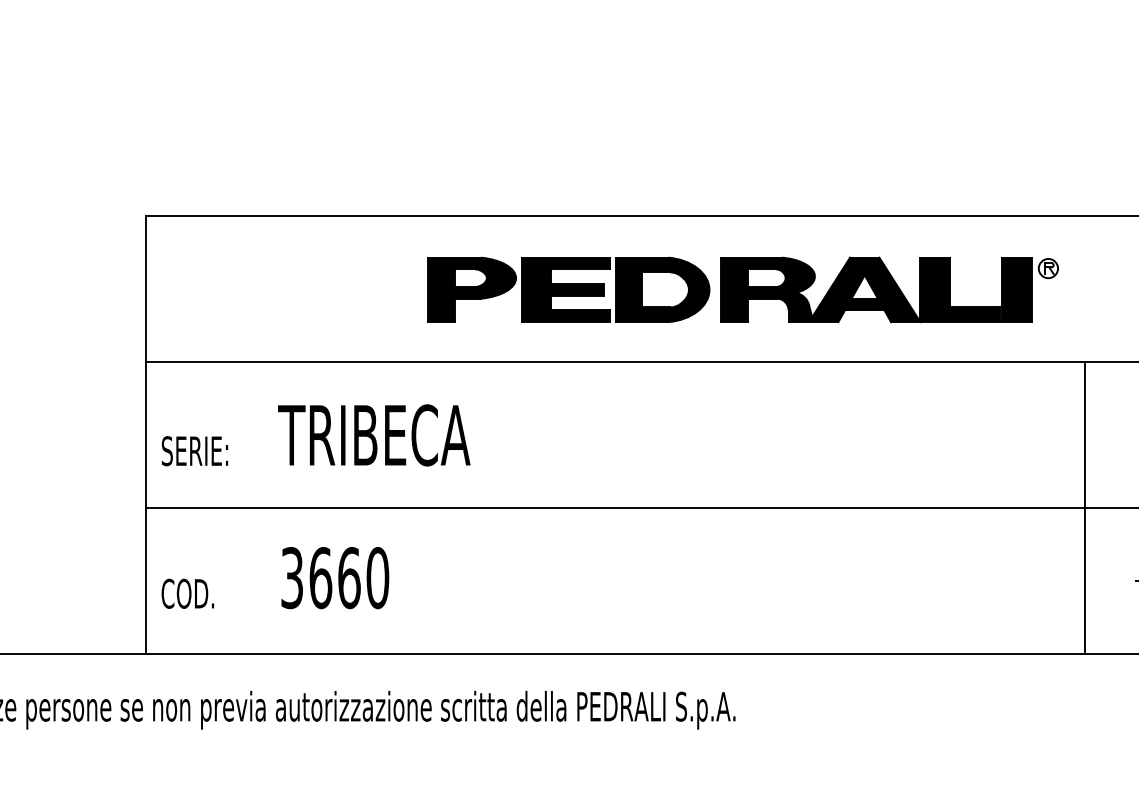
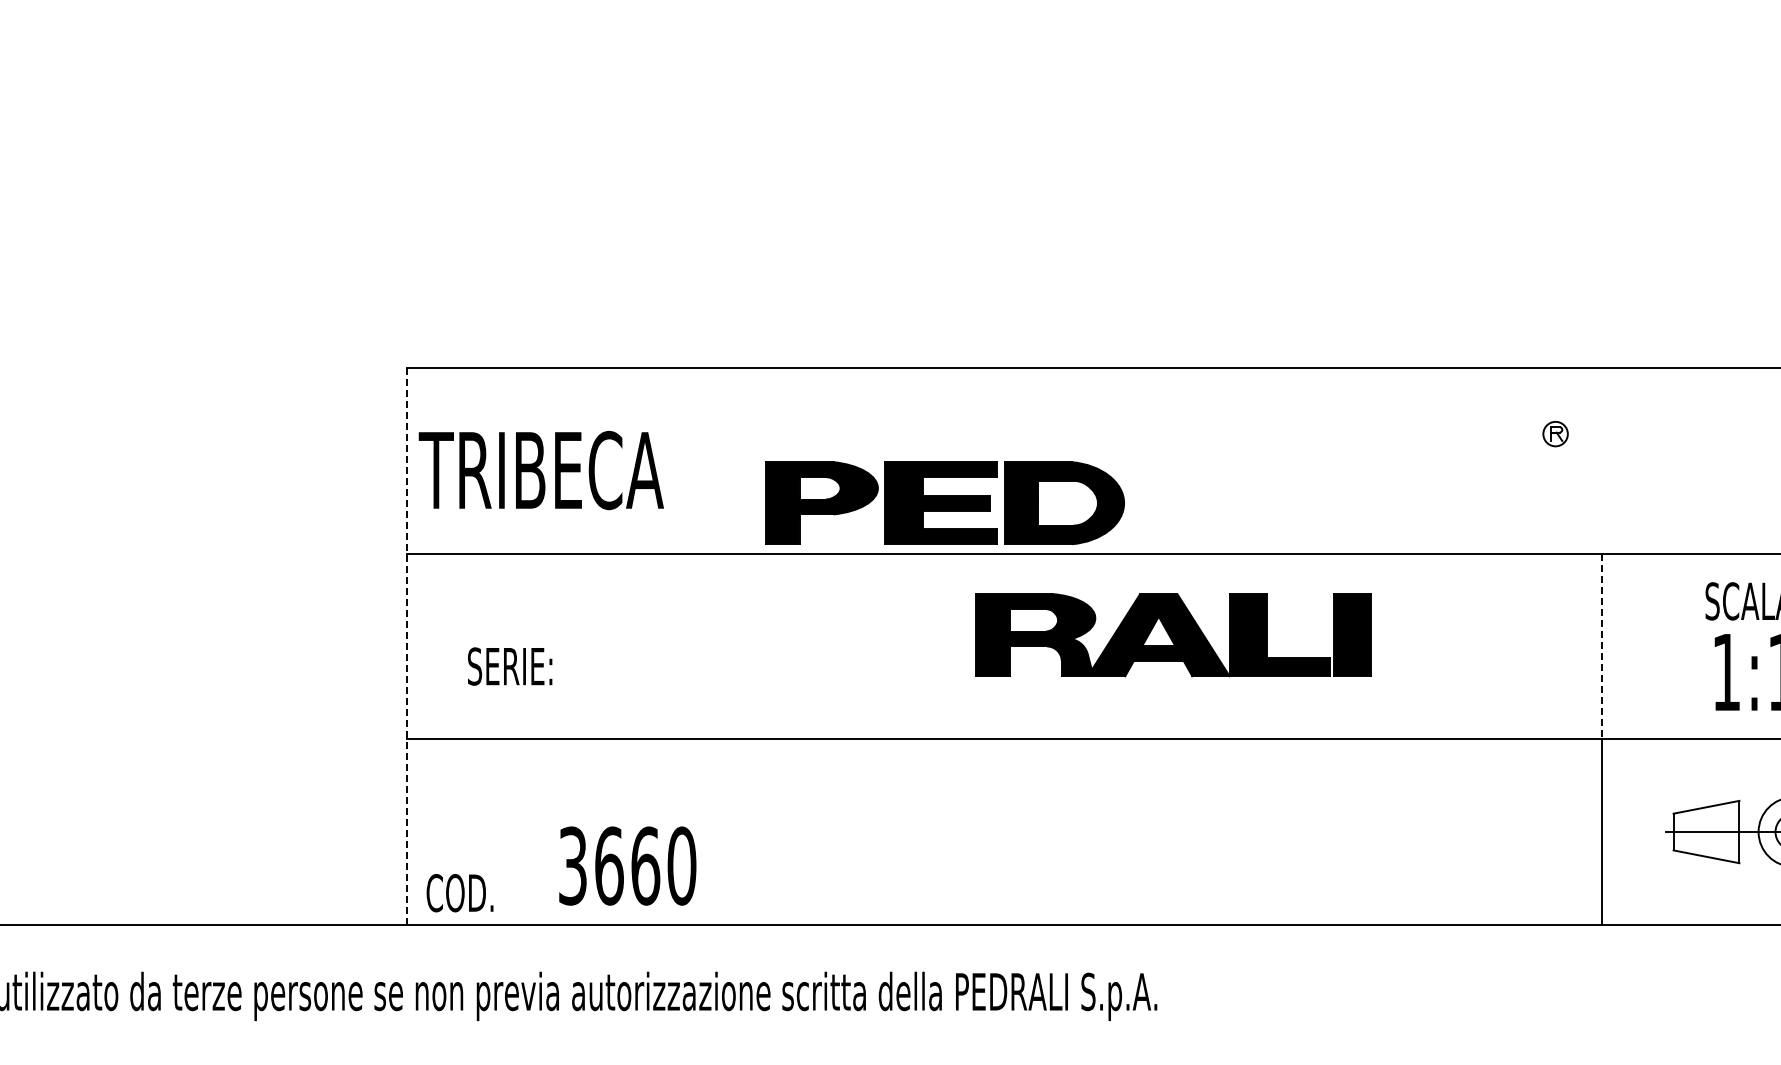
part: (568, 290) -> (944, 503), moved
part: (876, 290) -> (1173, 635), moved
line: (145, 435) -> (406, 646), solid -> dashed
text: (373, 435) -> (540, 470), moved
line: (1085, 435) -> (1602, 646), solid -> dashed
text: (195, 451) -> (510, 666), moved
text: (335, 577) -> (627, 865), moved
text: (187, 594) -> (459, 893), moved

